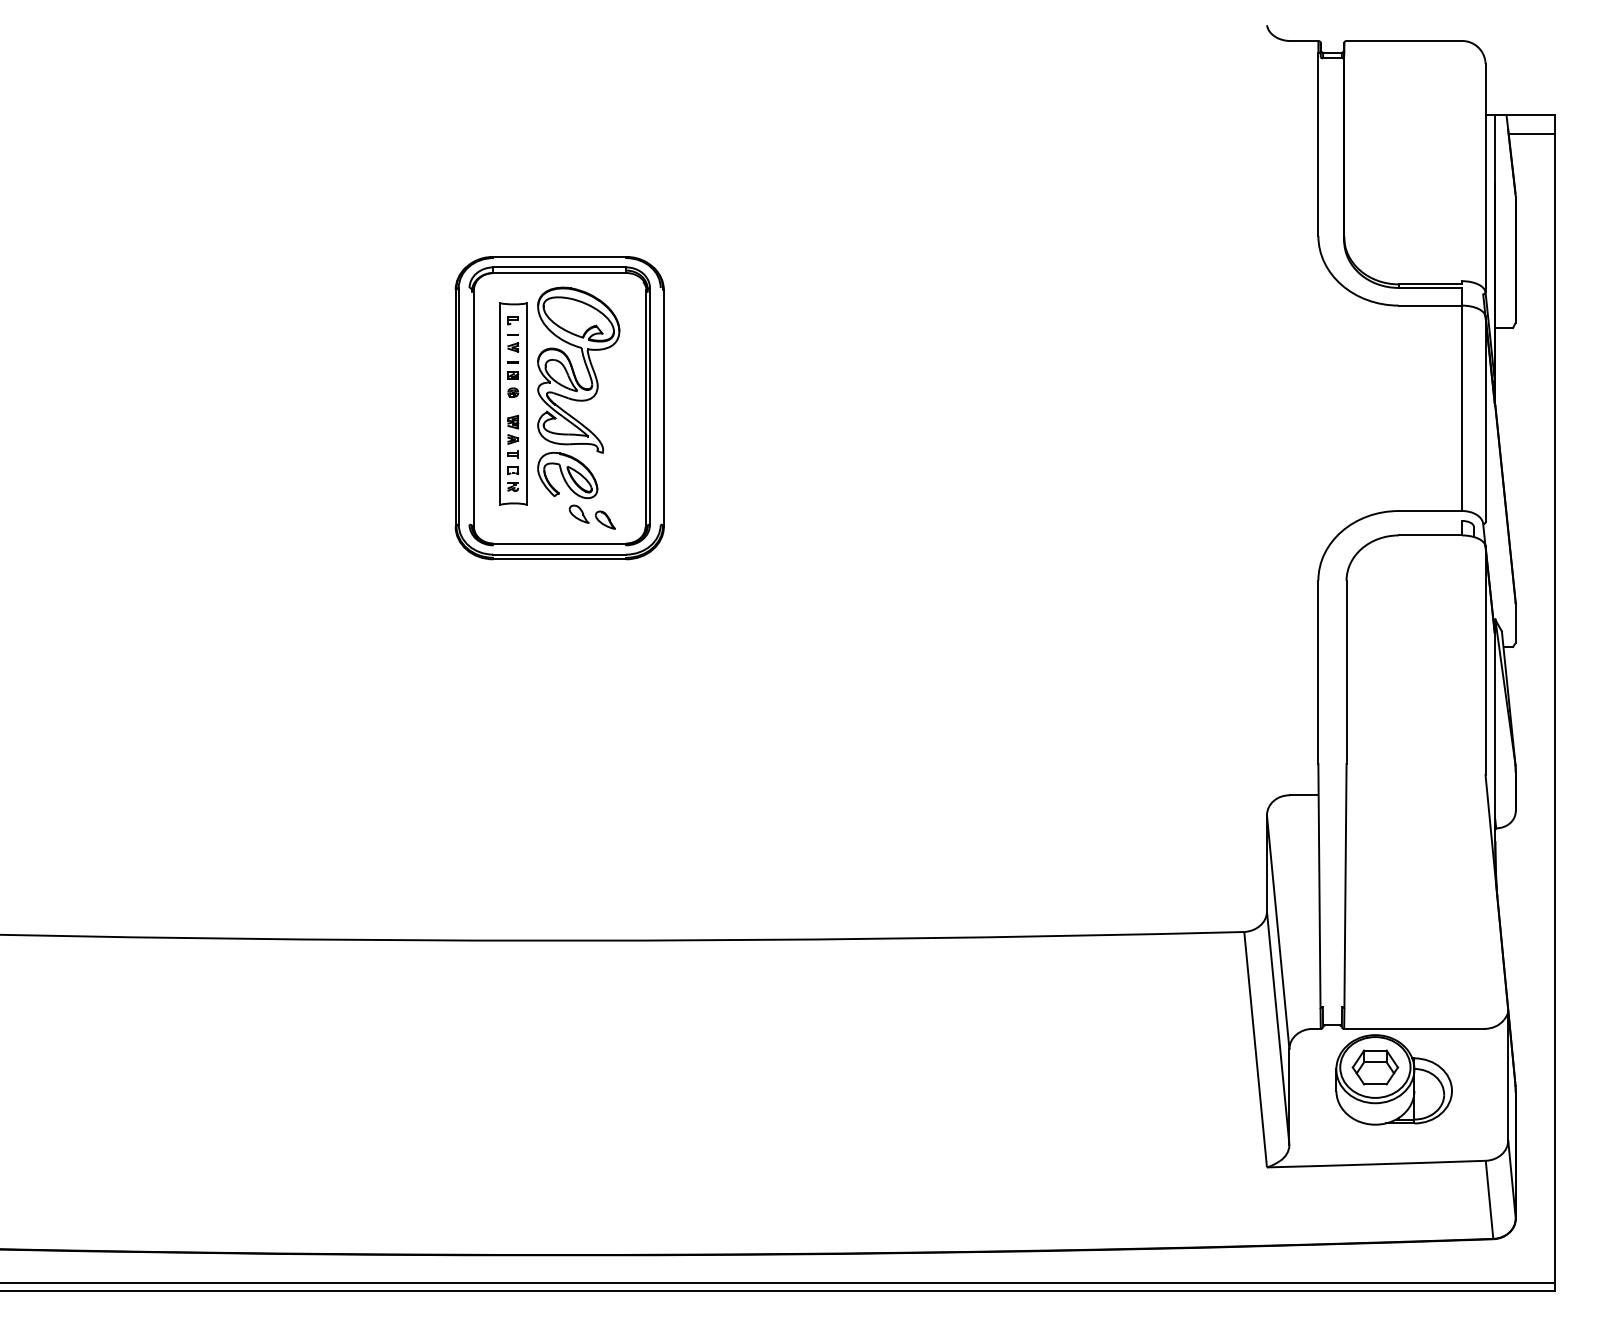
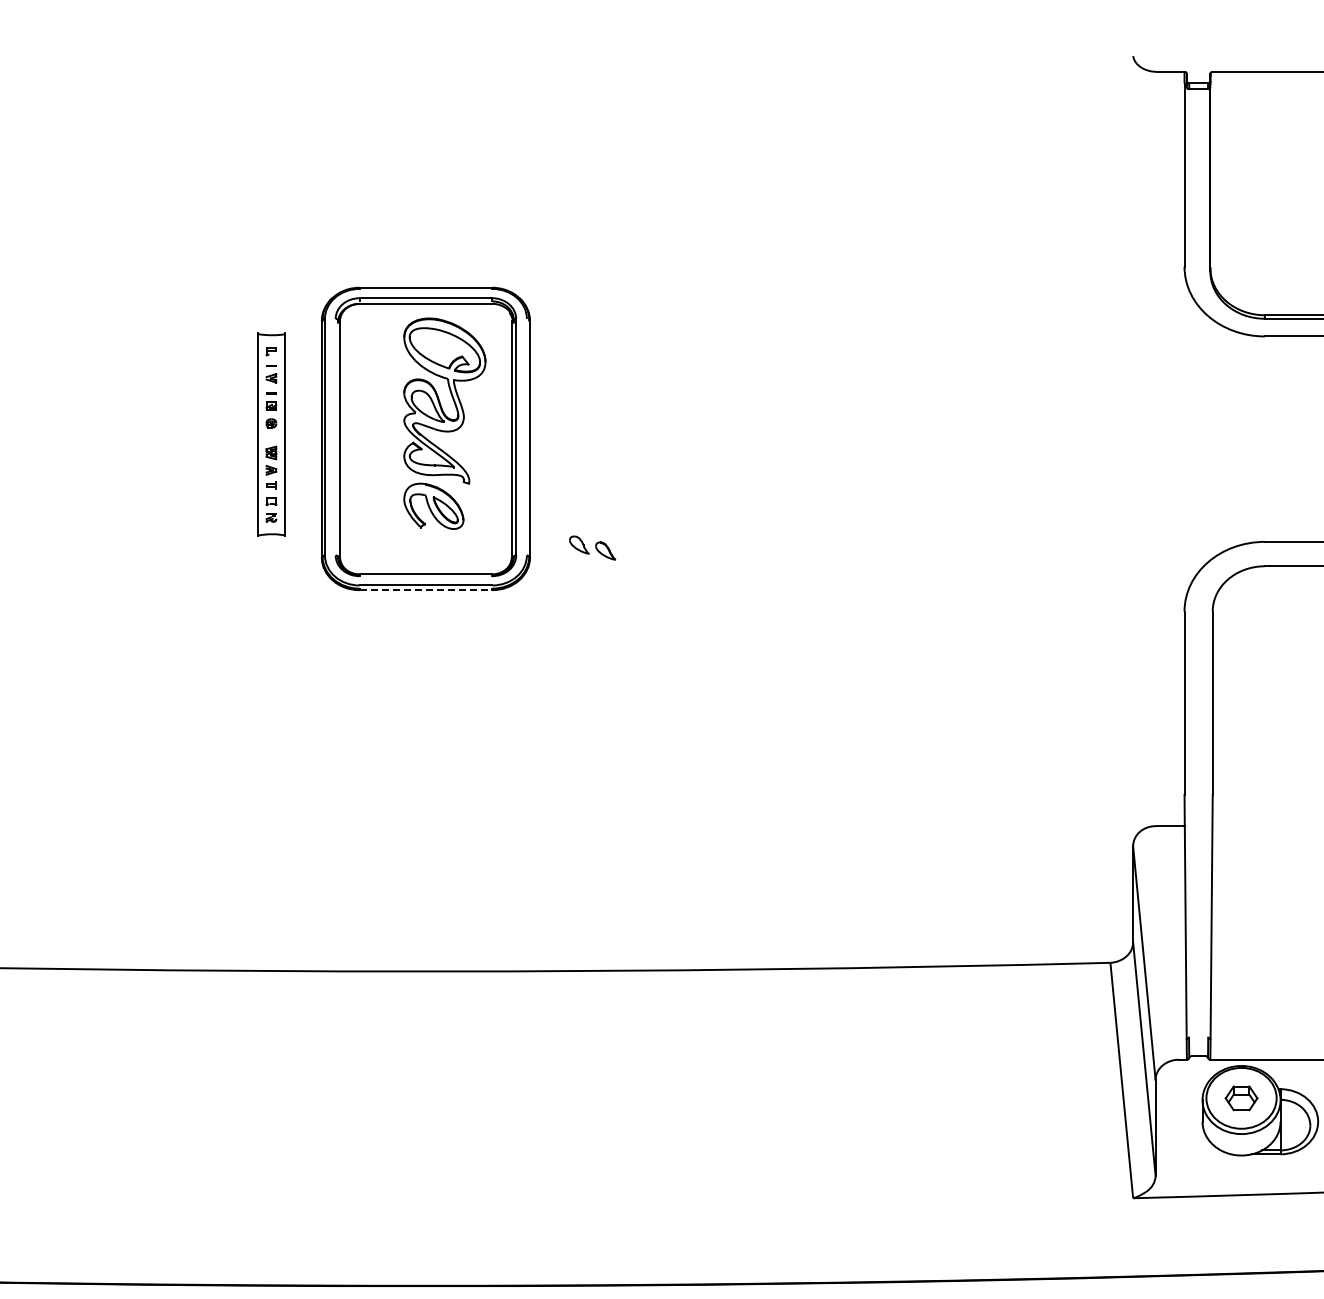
part: (513, 403) -> (271, 434), moved
part: (591, 516) -> (591, 547), moved
line: (560, 559) -> (426, 590), solid -> dashed
part: (1375, 1067) -> (1241, 1098), size x0.7

